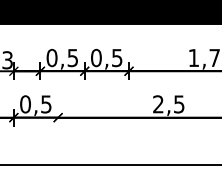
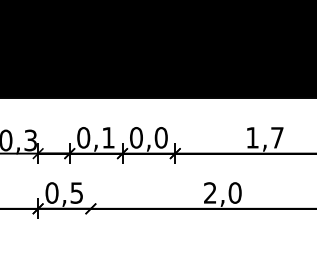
text: (72, 57) -> (108, 137), 0,5 -> 0,1
text: (116, 57) -> (160, 137), 0,5 -> 0,0
text: (178, 103) -> (234, 192), 2,5 -> 2,0

